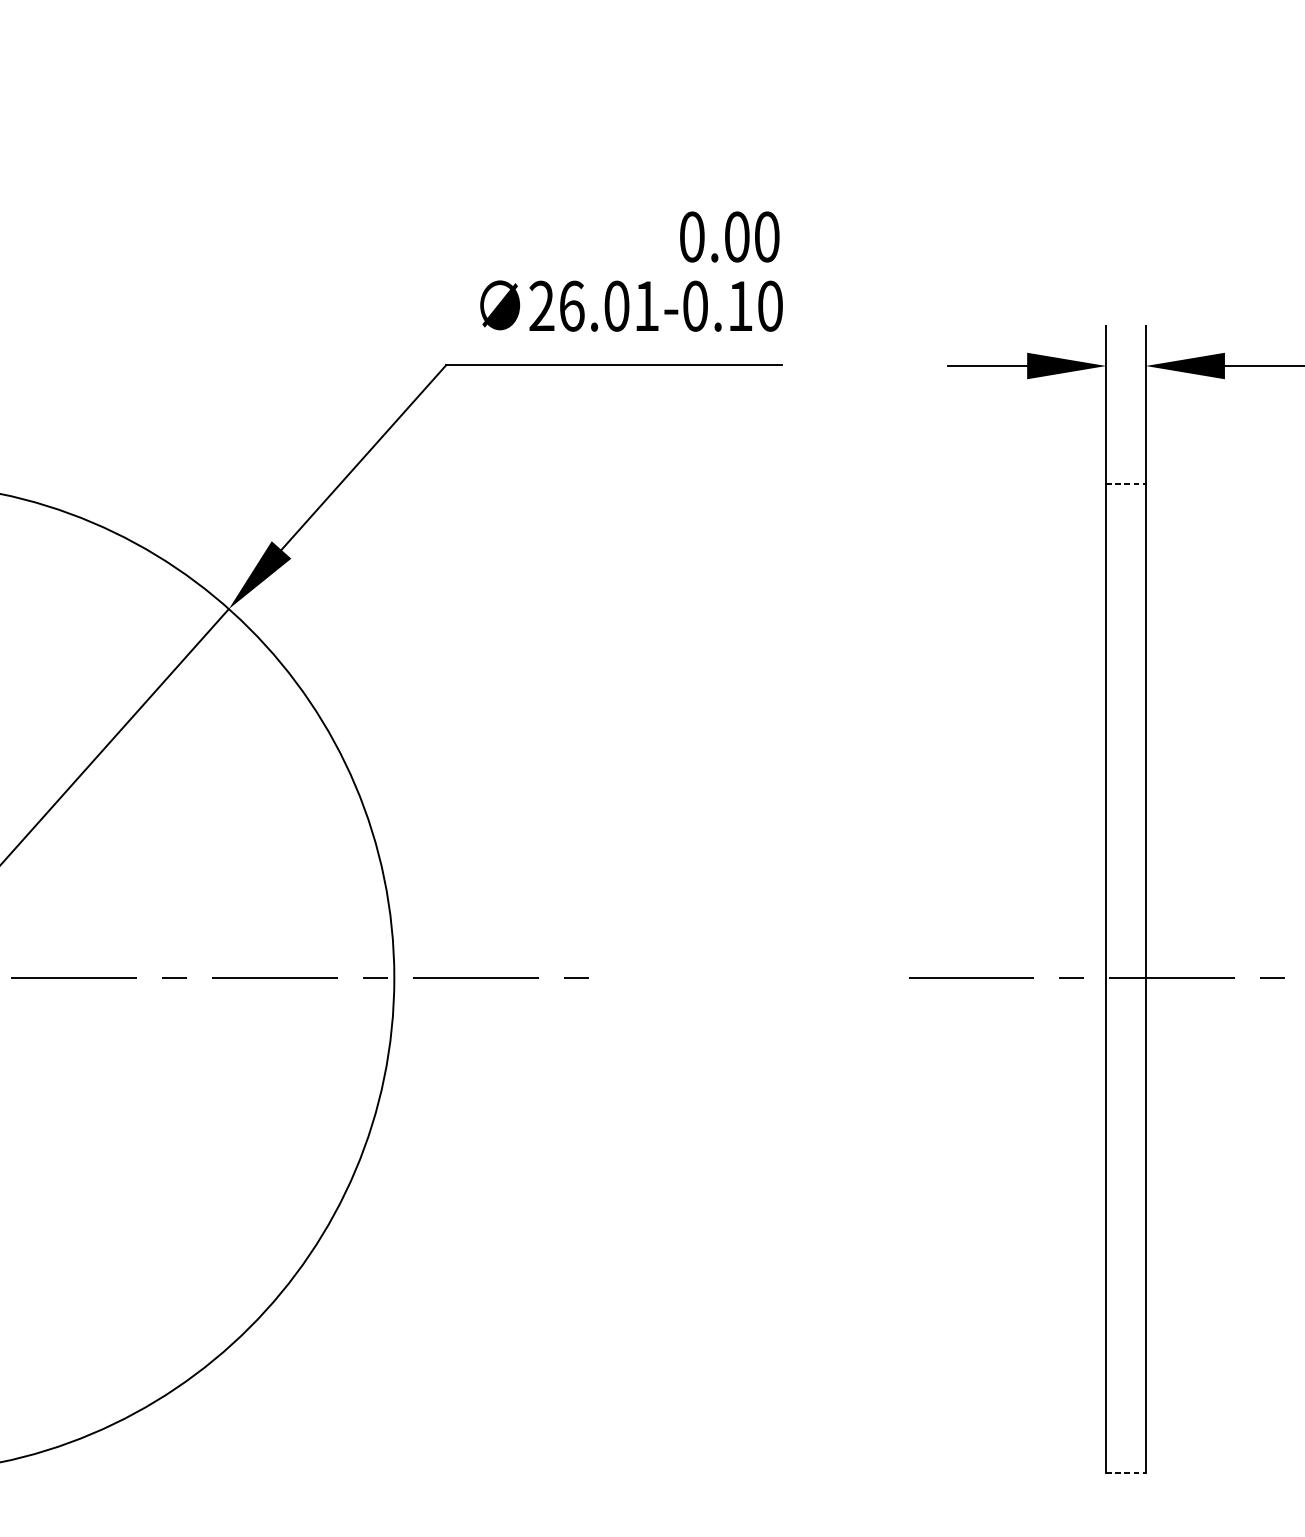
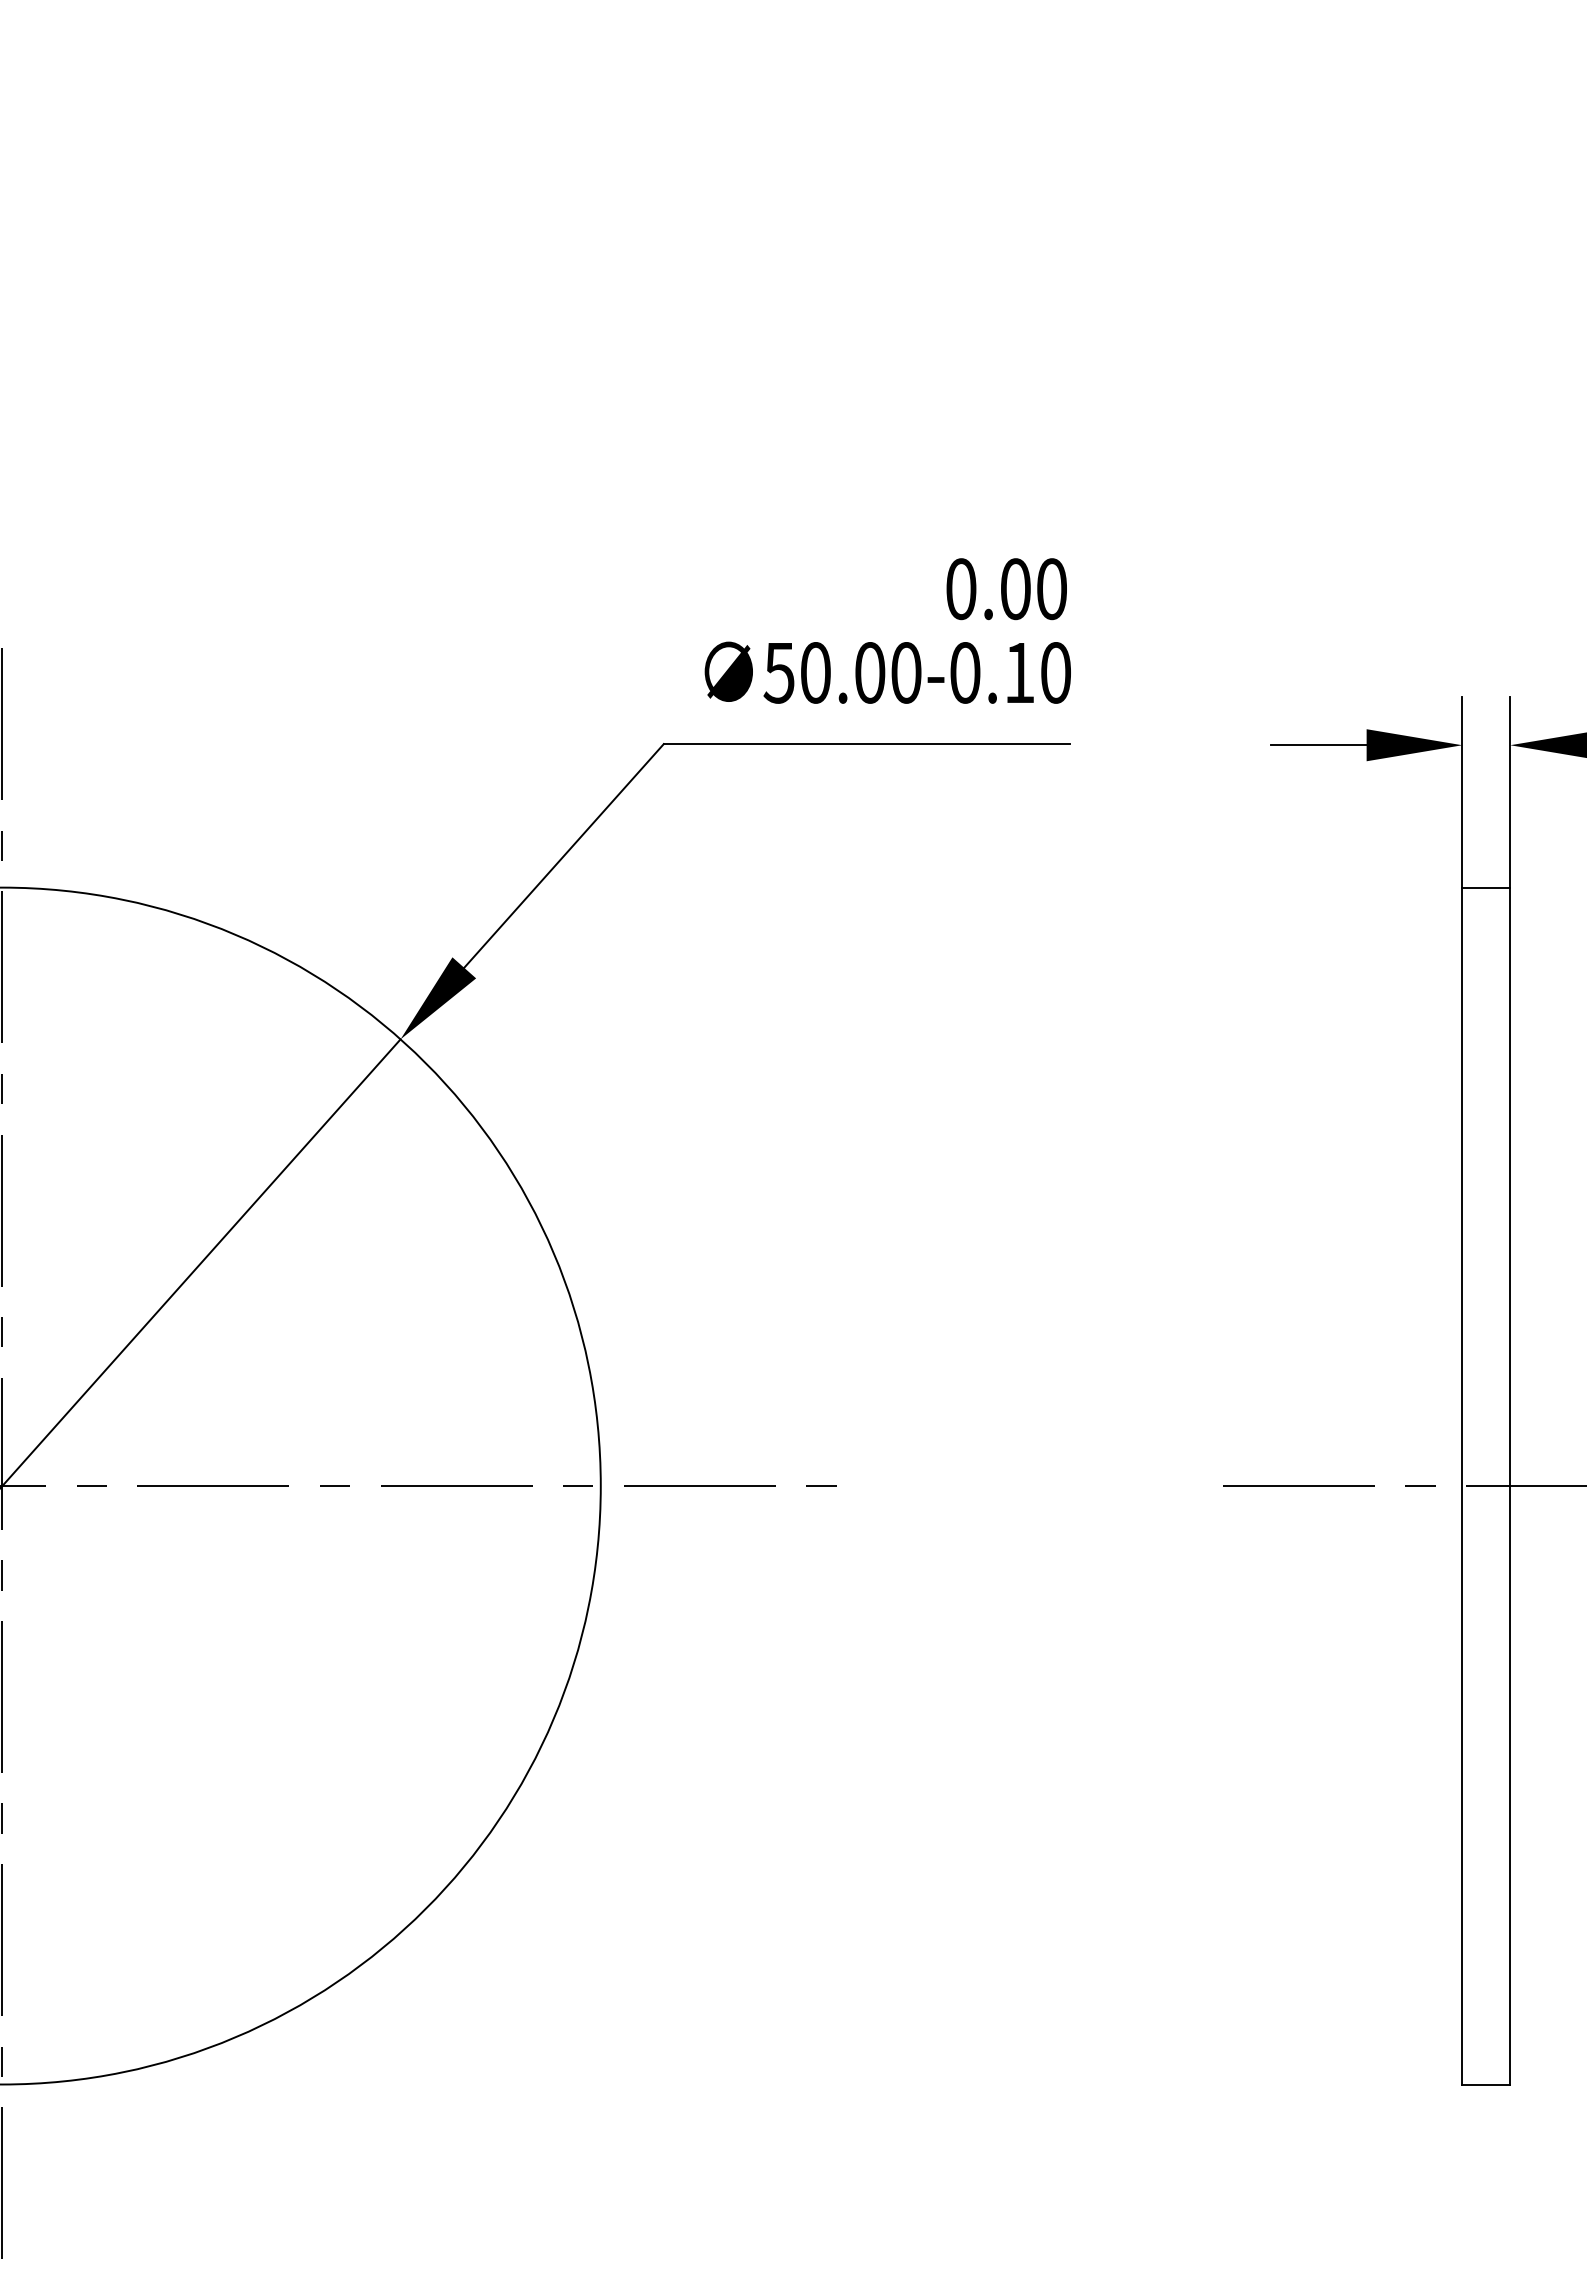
text: (594, 305) -> (842, 672), 26.01 -> 50.00
line: (1126, 483) -> (1486, 887), dashed -> solid
line: (1126, 1472) -> (1486, 2084), dashed -> solid

